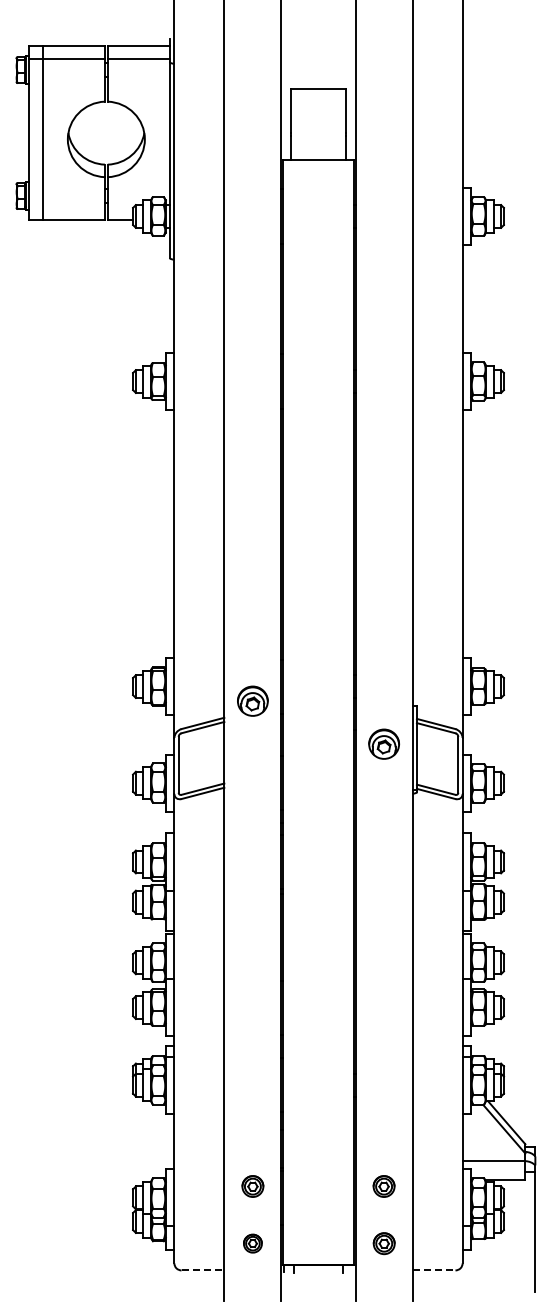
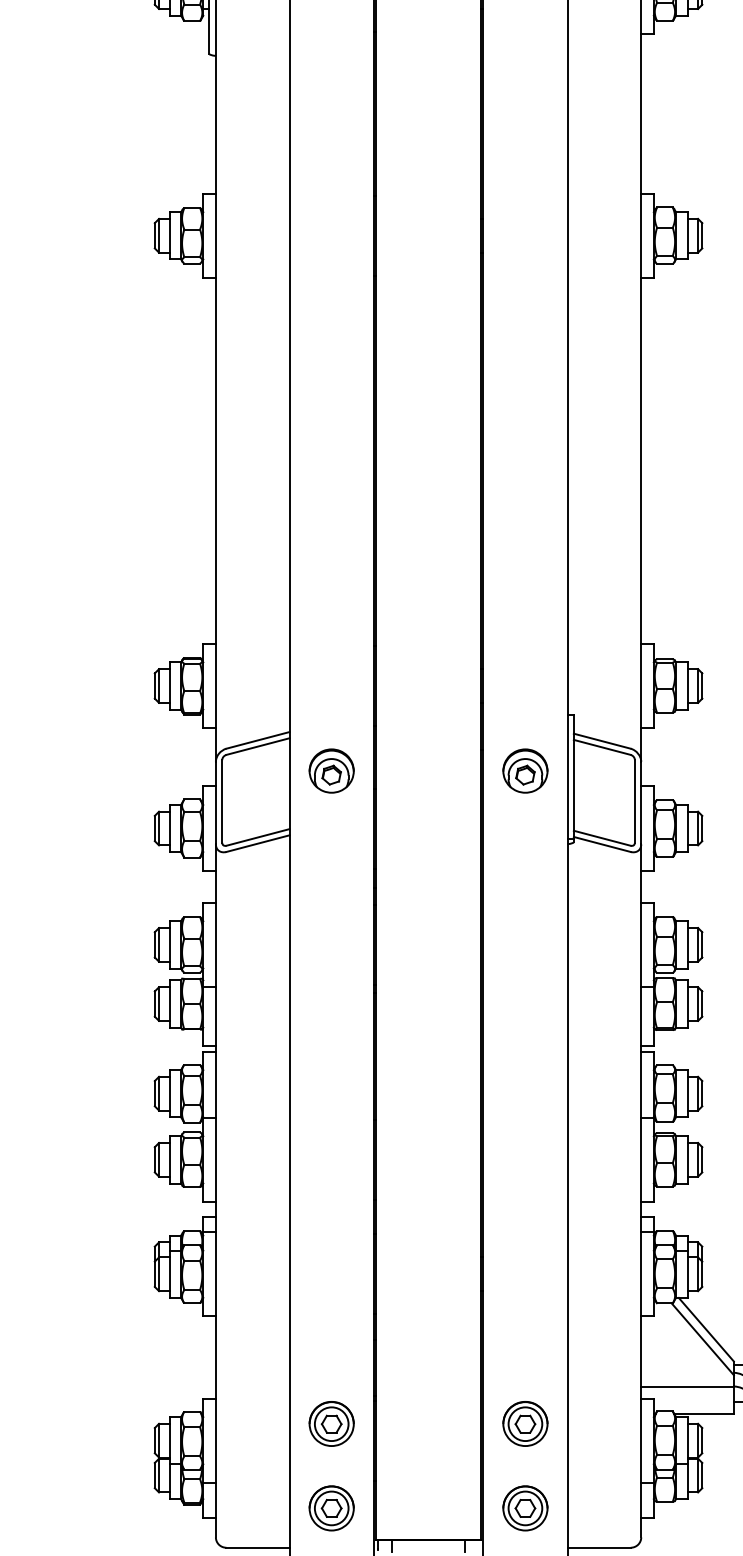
part: (252, 700) -> (331, 770), moved
part: (252, 1186) -> (331, 1423), size x1.43
part: (383, 1186) -> (524, 1423), size x1.43
part: (252, 1243) -> (331, 1508), size x1.67
part: (384, 1243) -> (525, 1508), size x1.43
line: (203, 1270) -> (258, 1547), dashed -> solid
line: (434, 1270) -> (599, 1547), dashed -> solid

